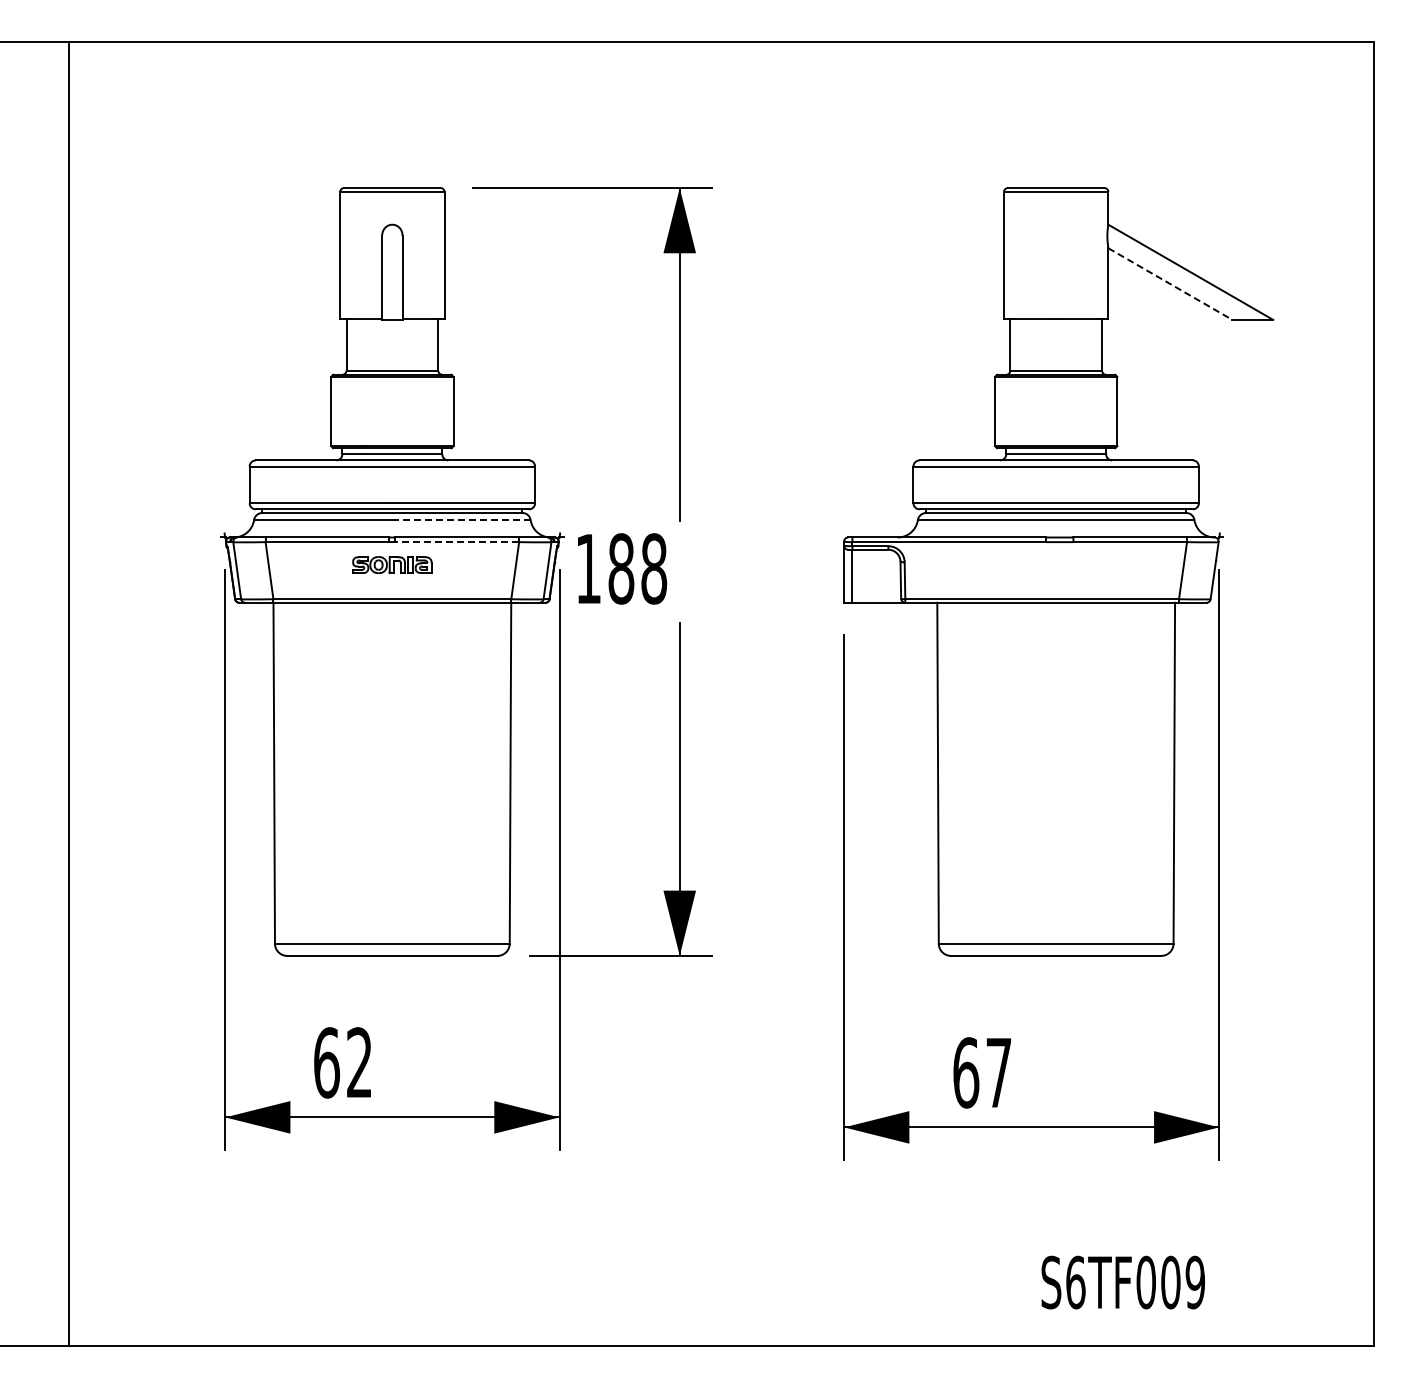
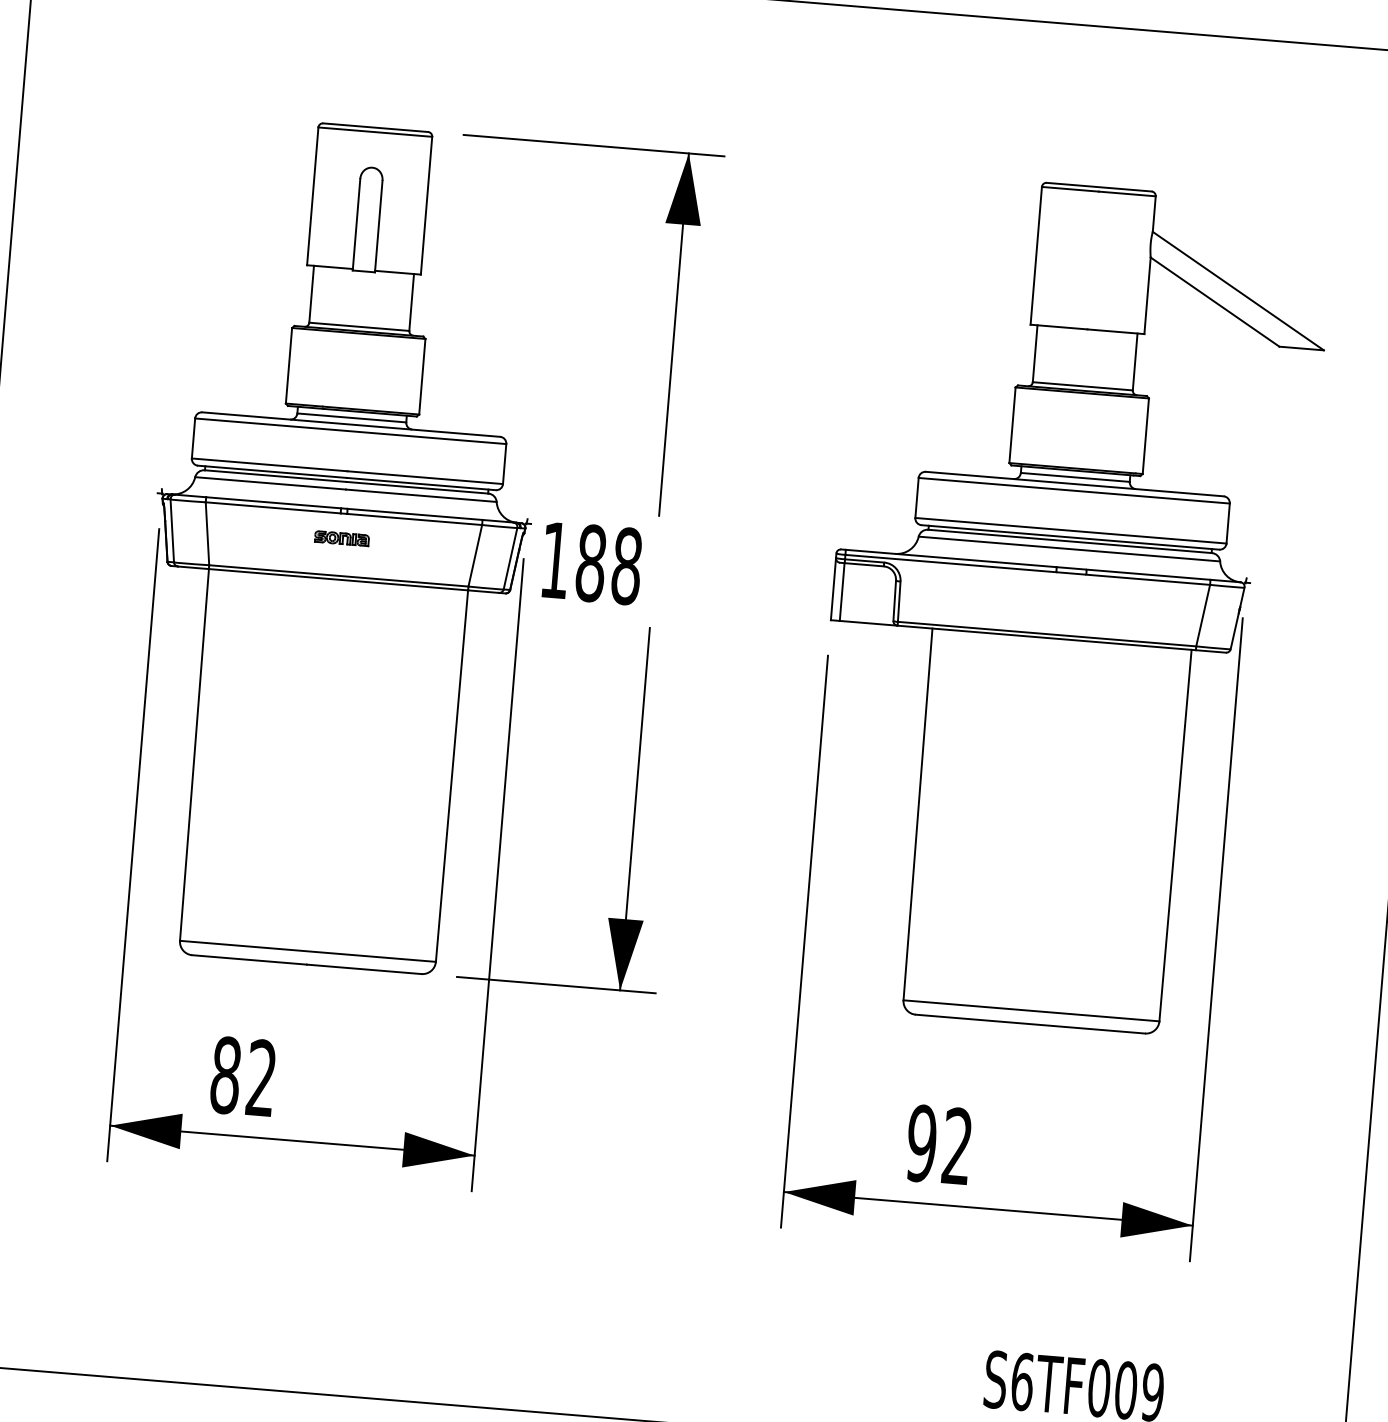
line: (1170, 284) -> (1215, 302), dashed -> solid
line: (461, 520) -> (421, 496), dashed -> solid
line: (457, 542) -> (414, 519), dashed -> solid
part: (392, 564) -> (342, 538), size x0.62
text: (327, 1062) -> (226, 1075), 62 -> 82
text: (981, 1072) -> (938, 1144), 67 -> 92

